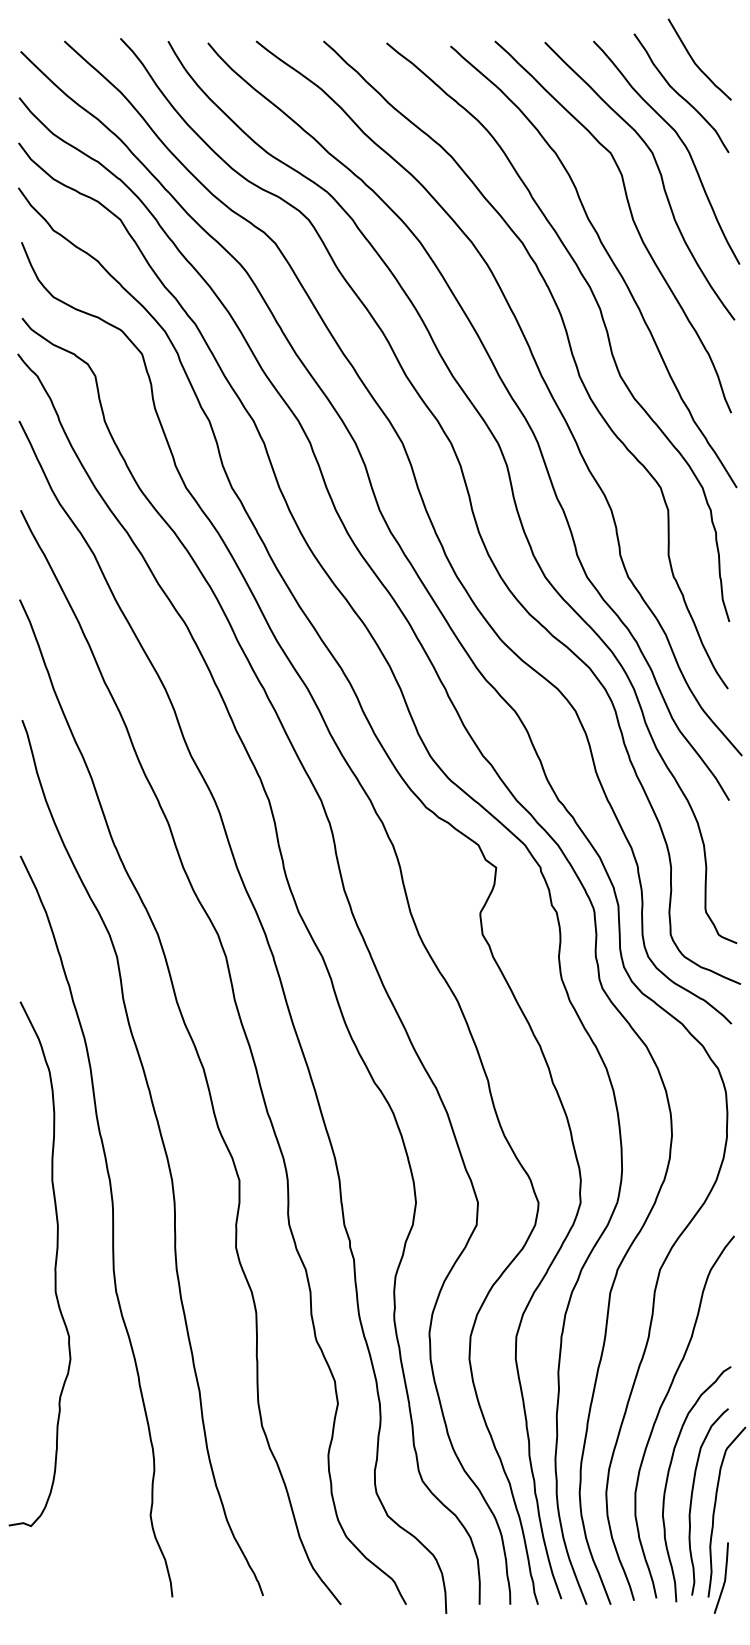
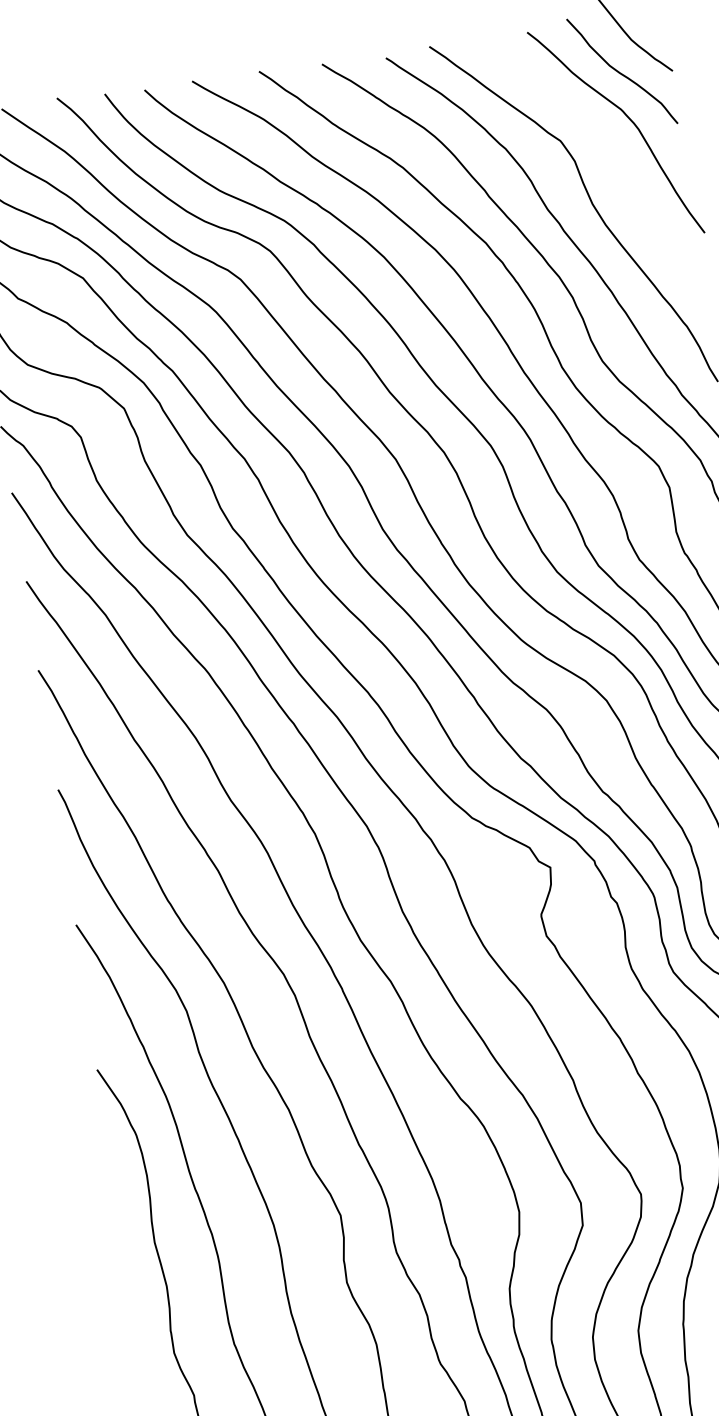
curve: (658, 171) -> (610, 152), removed

